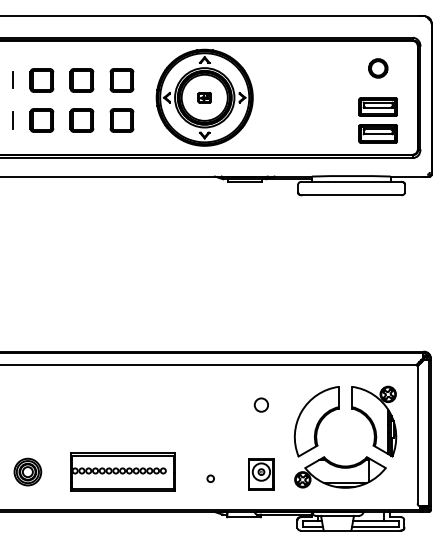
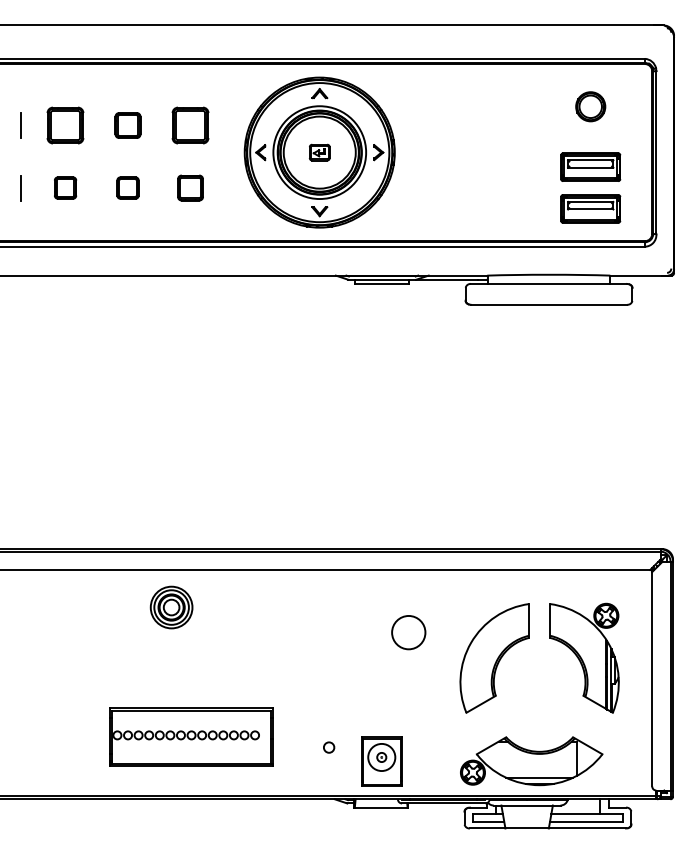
part: (81, 80) -> (127, 125), size x0.7
part: (41, 120) -> (64, 188), size x0.6
part: (81, 120) -> (127, 188), size x0.6
part: (121, 120) -> (189, 188), size x0.7
circle: (260, 404) -> (406, 631), size x1.6
part: (27, 471) -> (171, 606), moved
part: (340, 472) -> (531, 761), moved
part: (261, 474) -> (381, 761), moved

